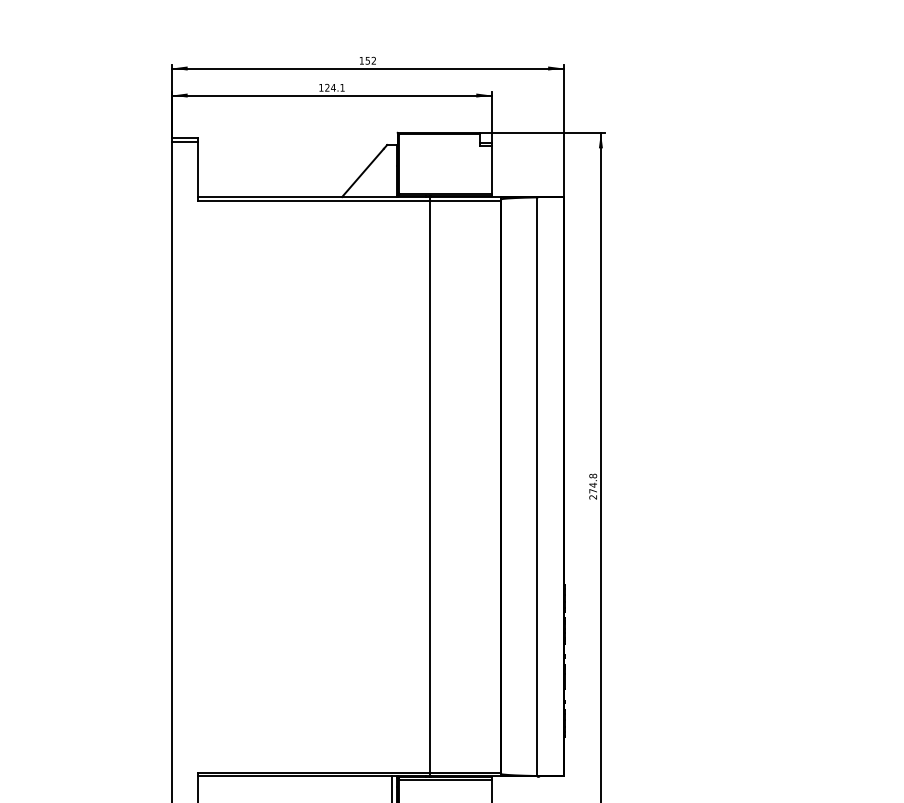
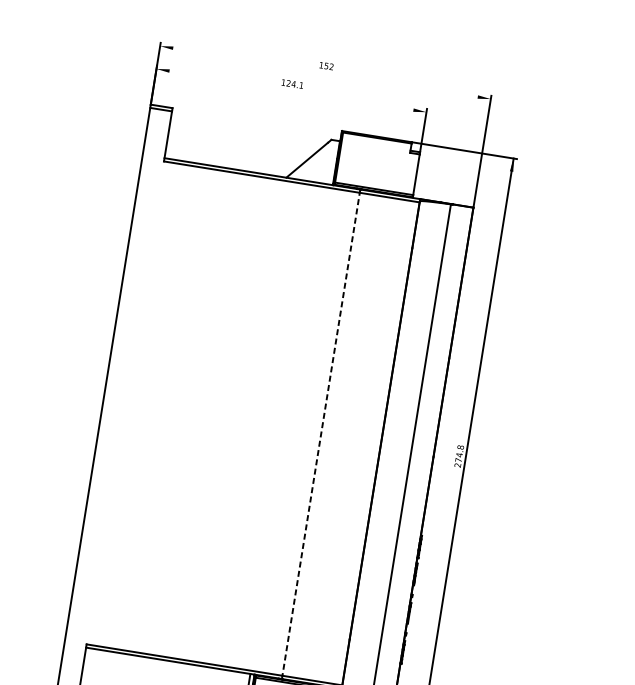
line: (367, 68) -> (325, 72), removed
line: (331, 95) -> (291, 90), removed
line: (429, 486) -> (321, 434), solid -> dashed

